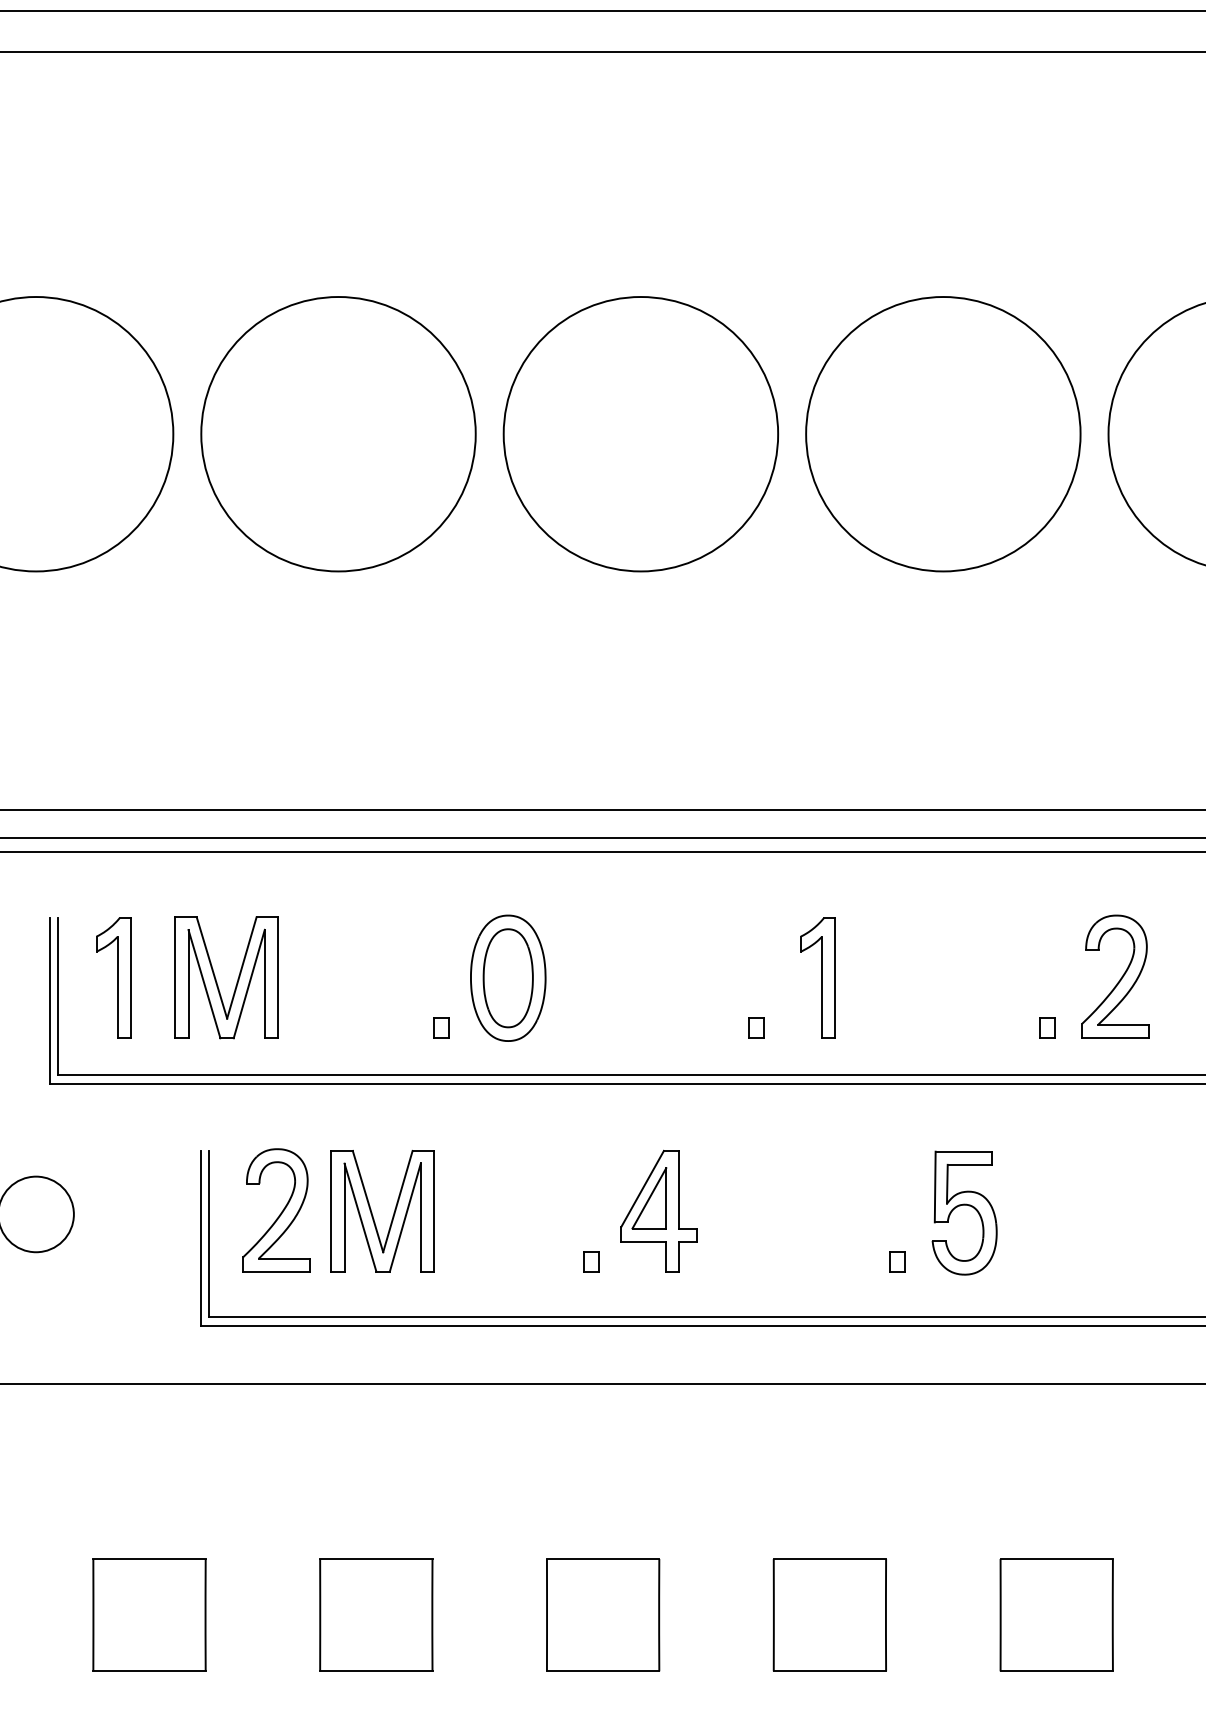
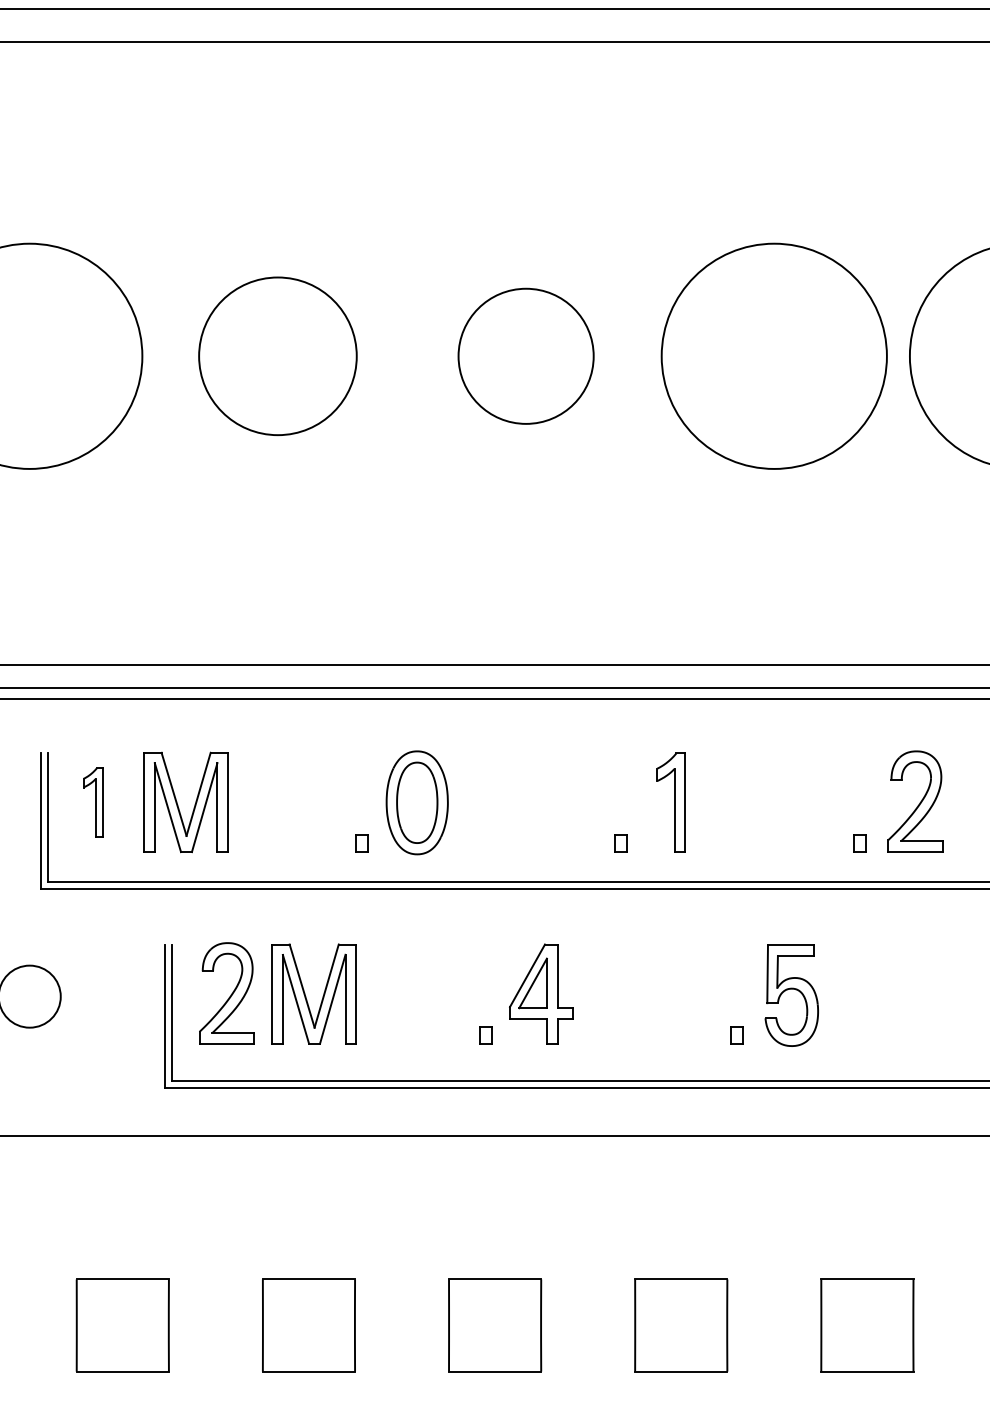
circle: (338, 434) -> (277, 356), size x0.7
circle: (640, 434) -> (525, 356), size x0.6
part: (113, 977) -> (93, 802), size x0.7

